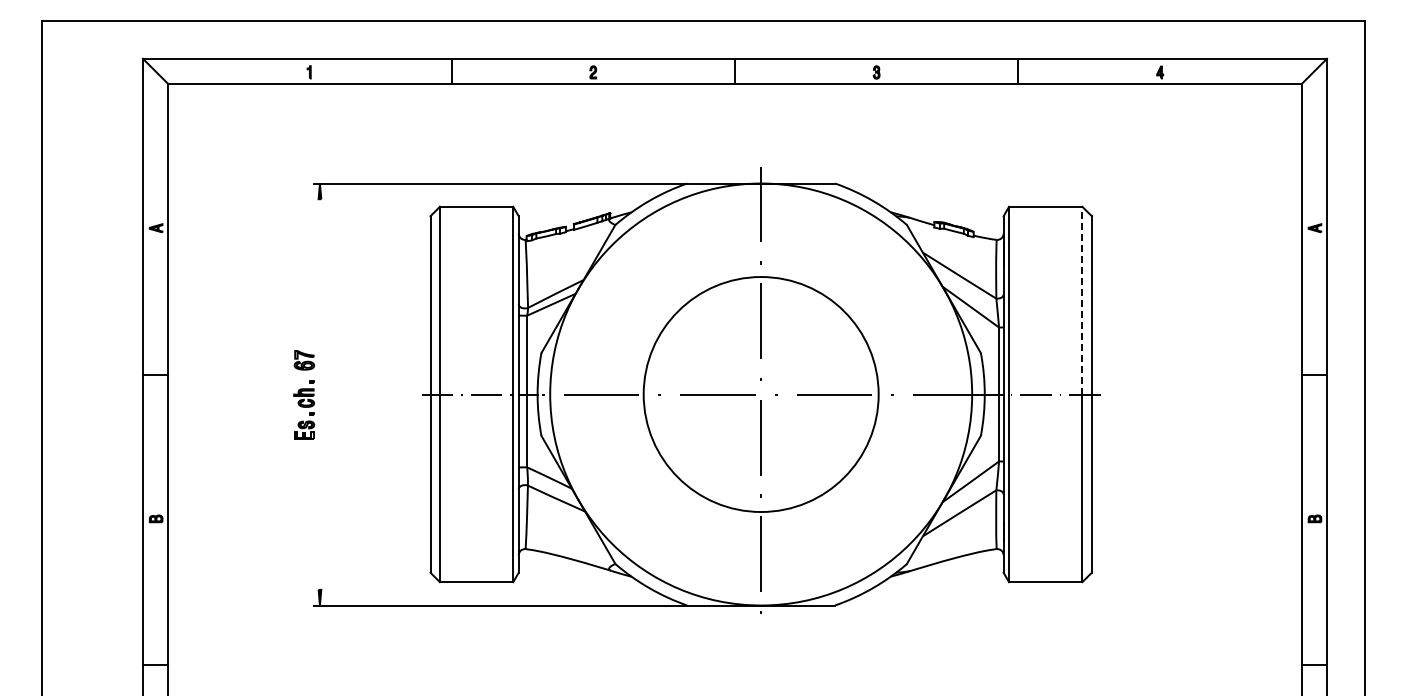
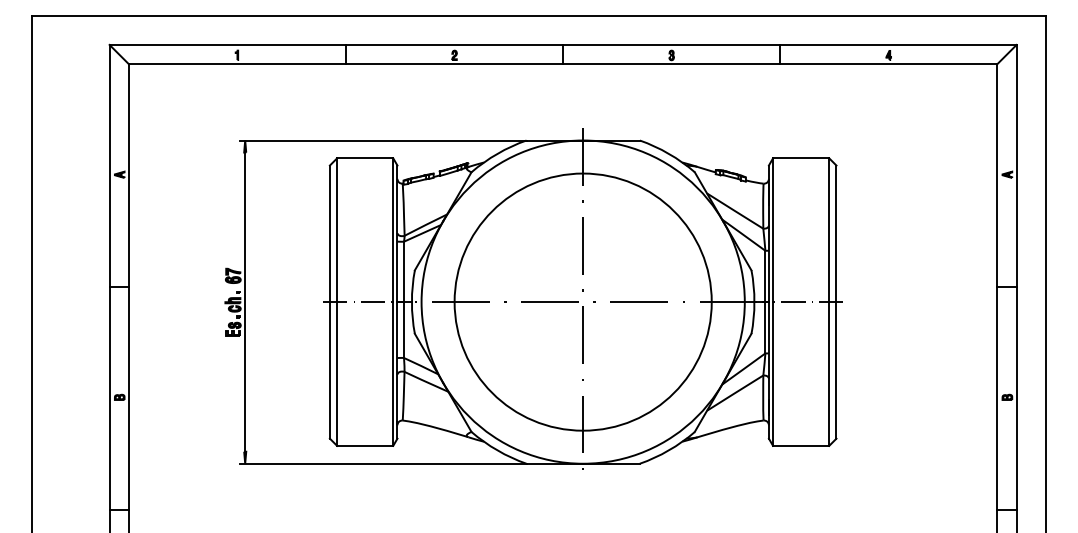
line: (1082, 300) -> (829, 230), dashed -> solid
line: (319, 394) -> (244, 302), added
circle: (761, 394) -> (583, 302), size x1.43

